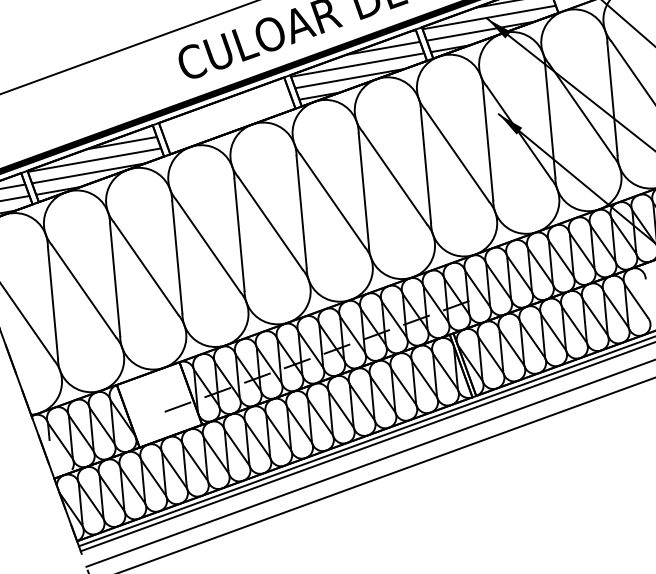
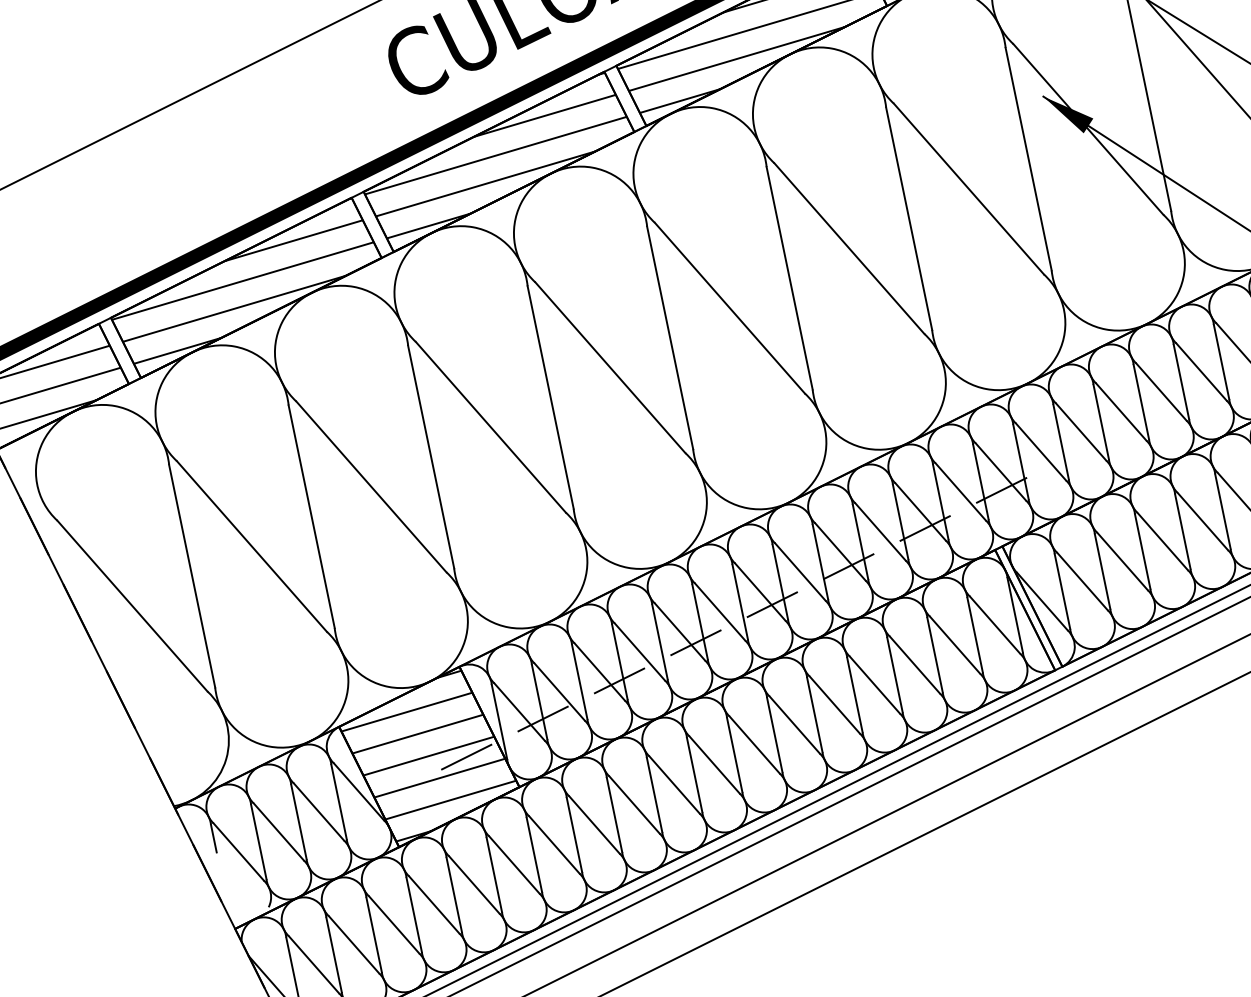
hatch: (225, 112) -> (494, 155), added
hatch: (159, 404) -> (429, 756), added

